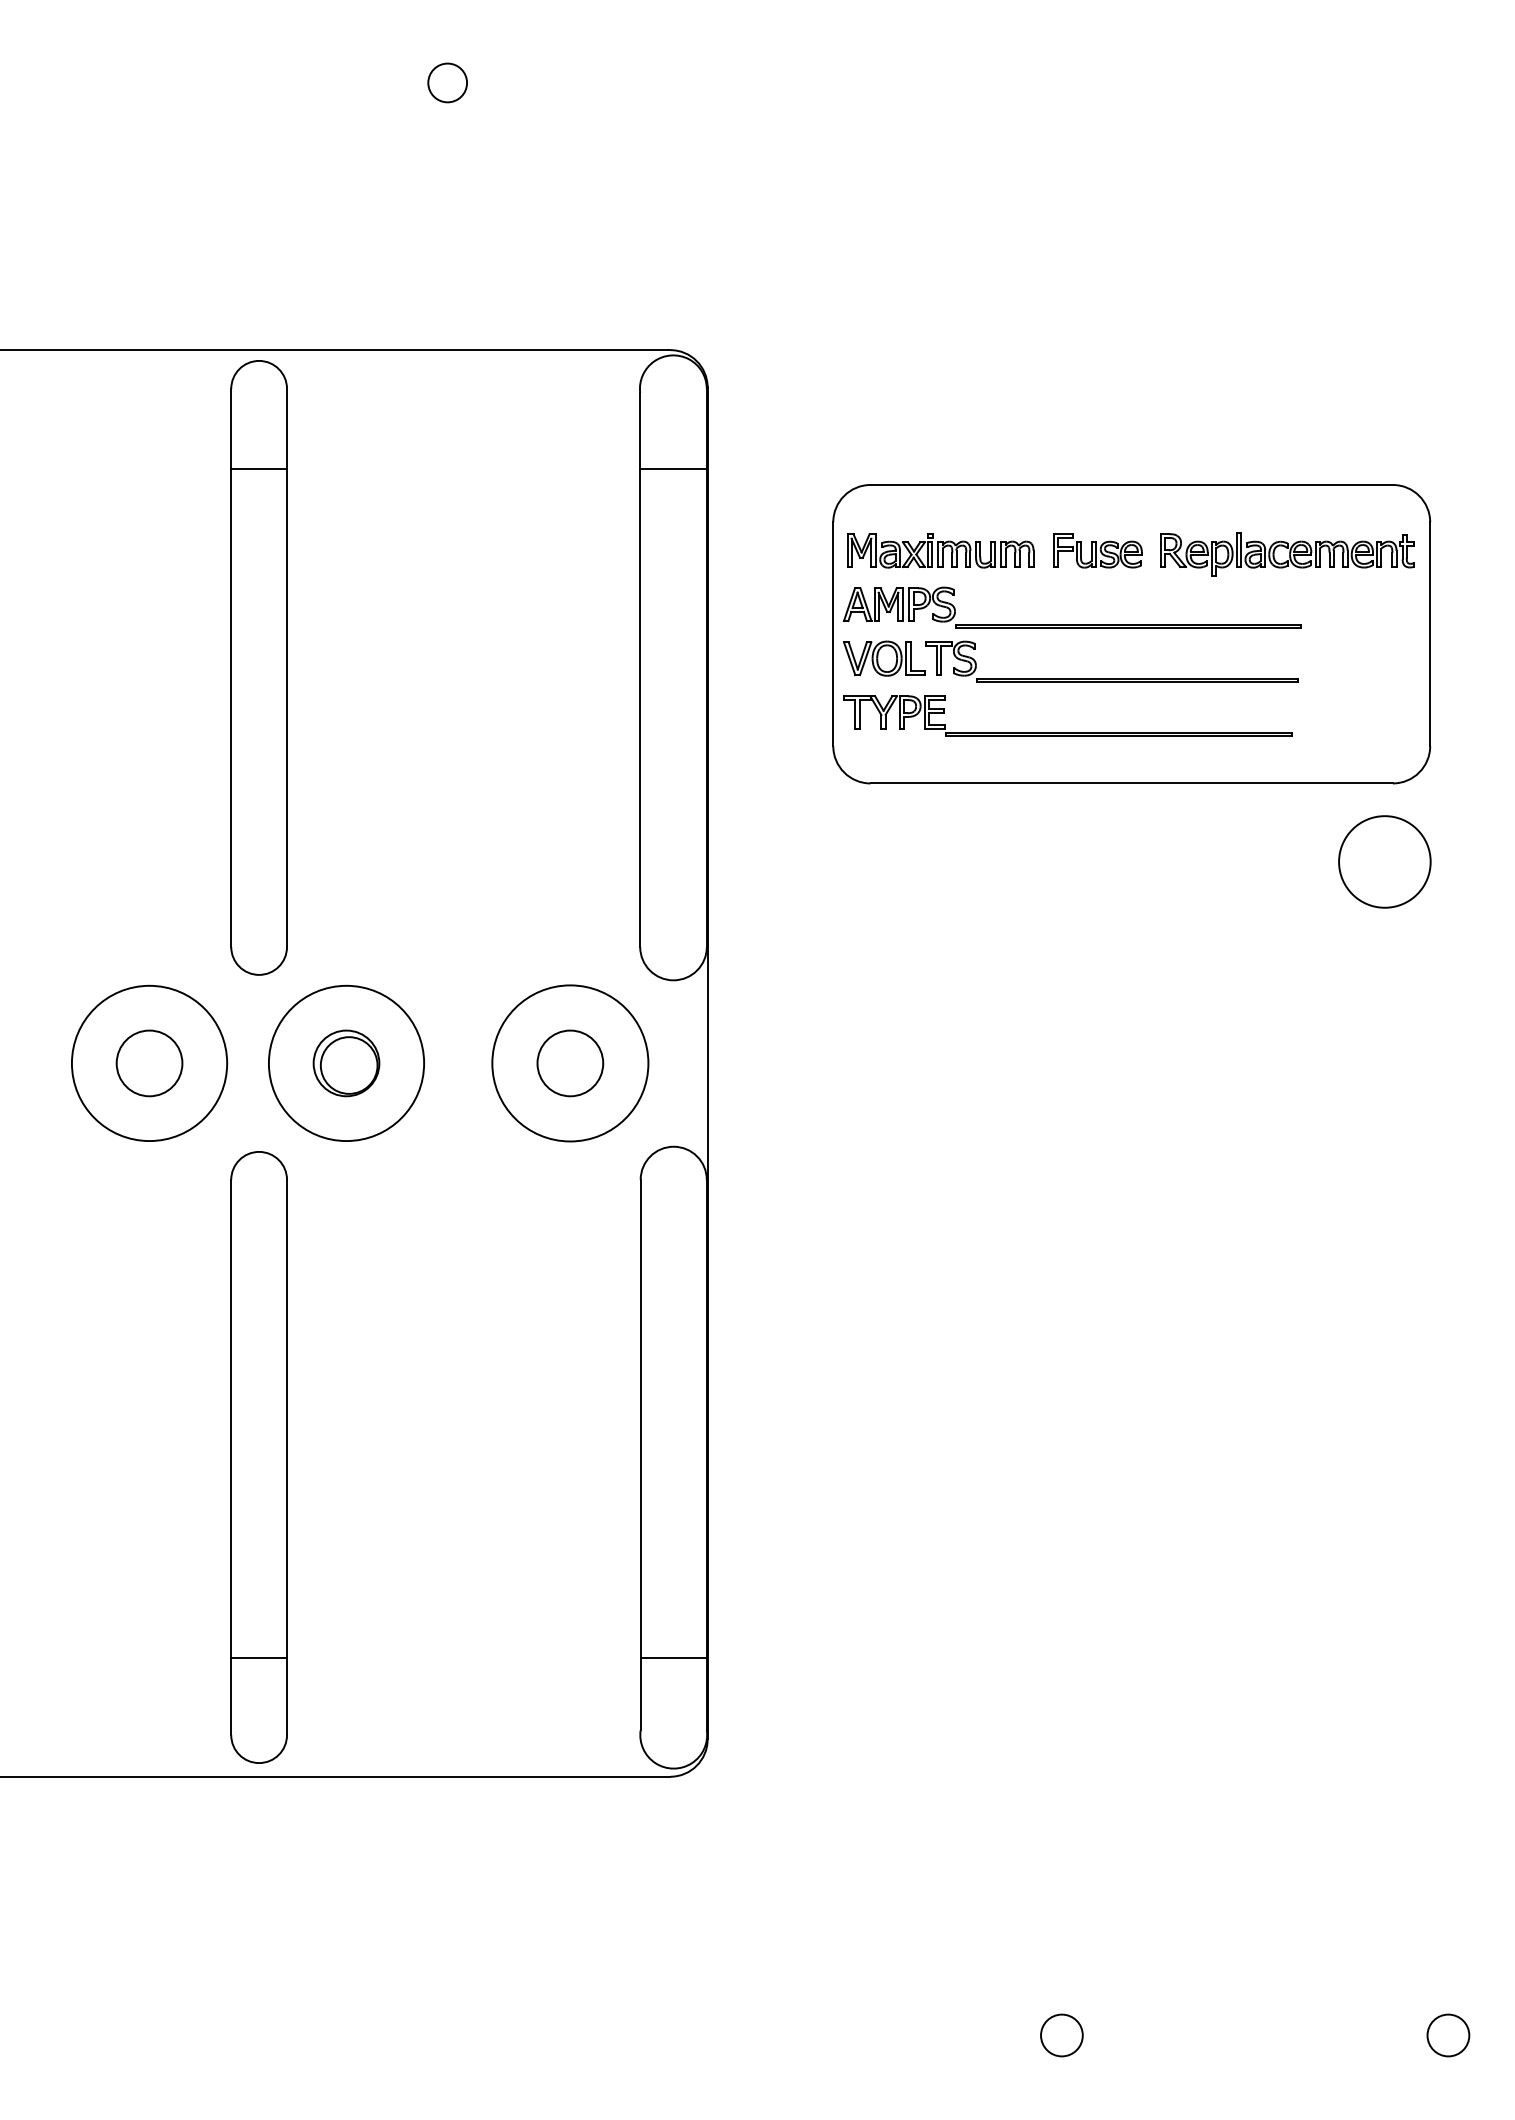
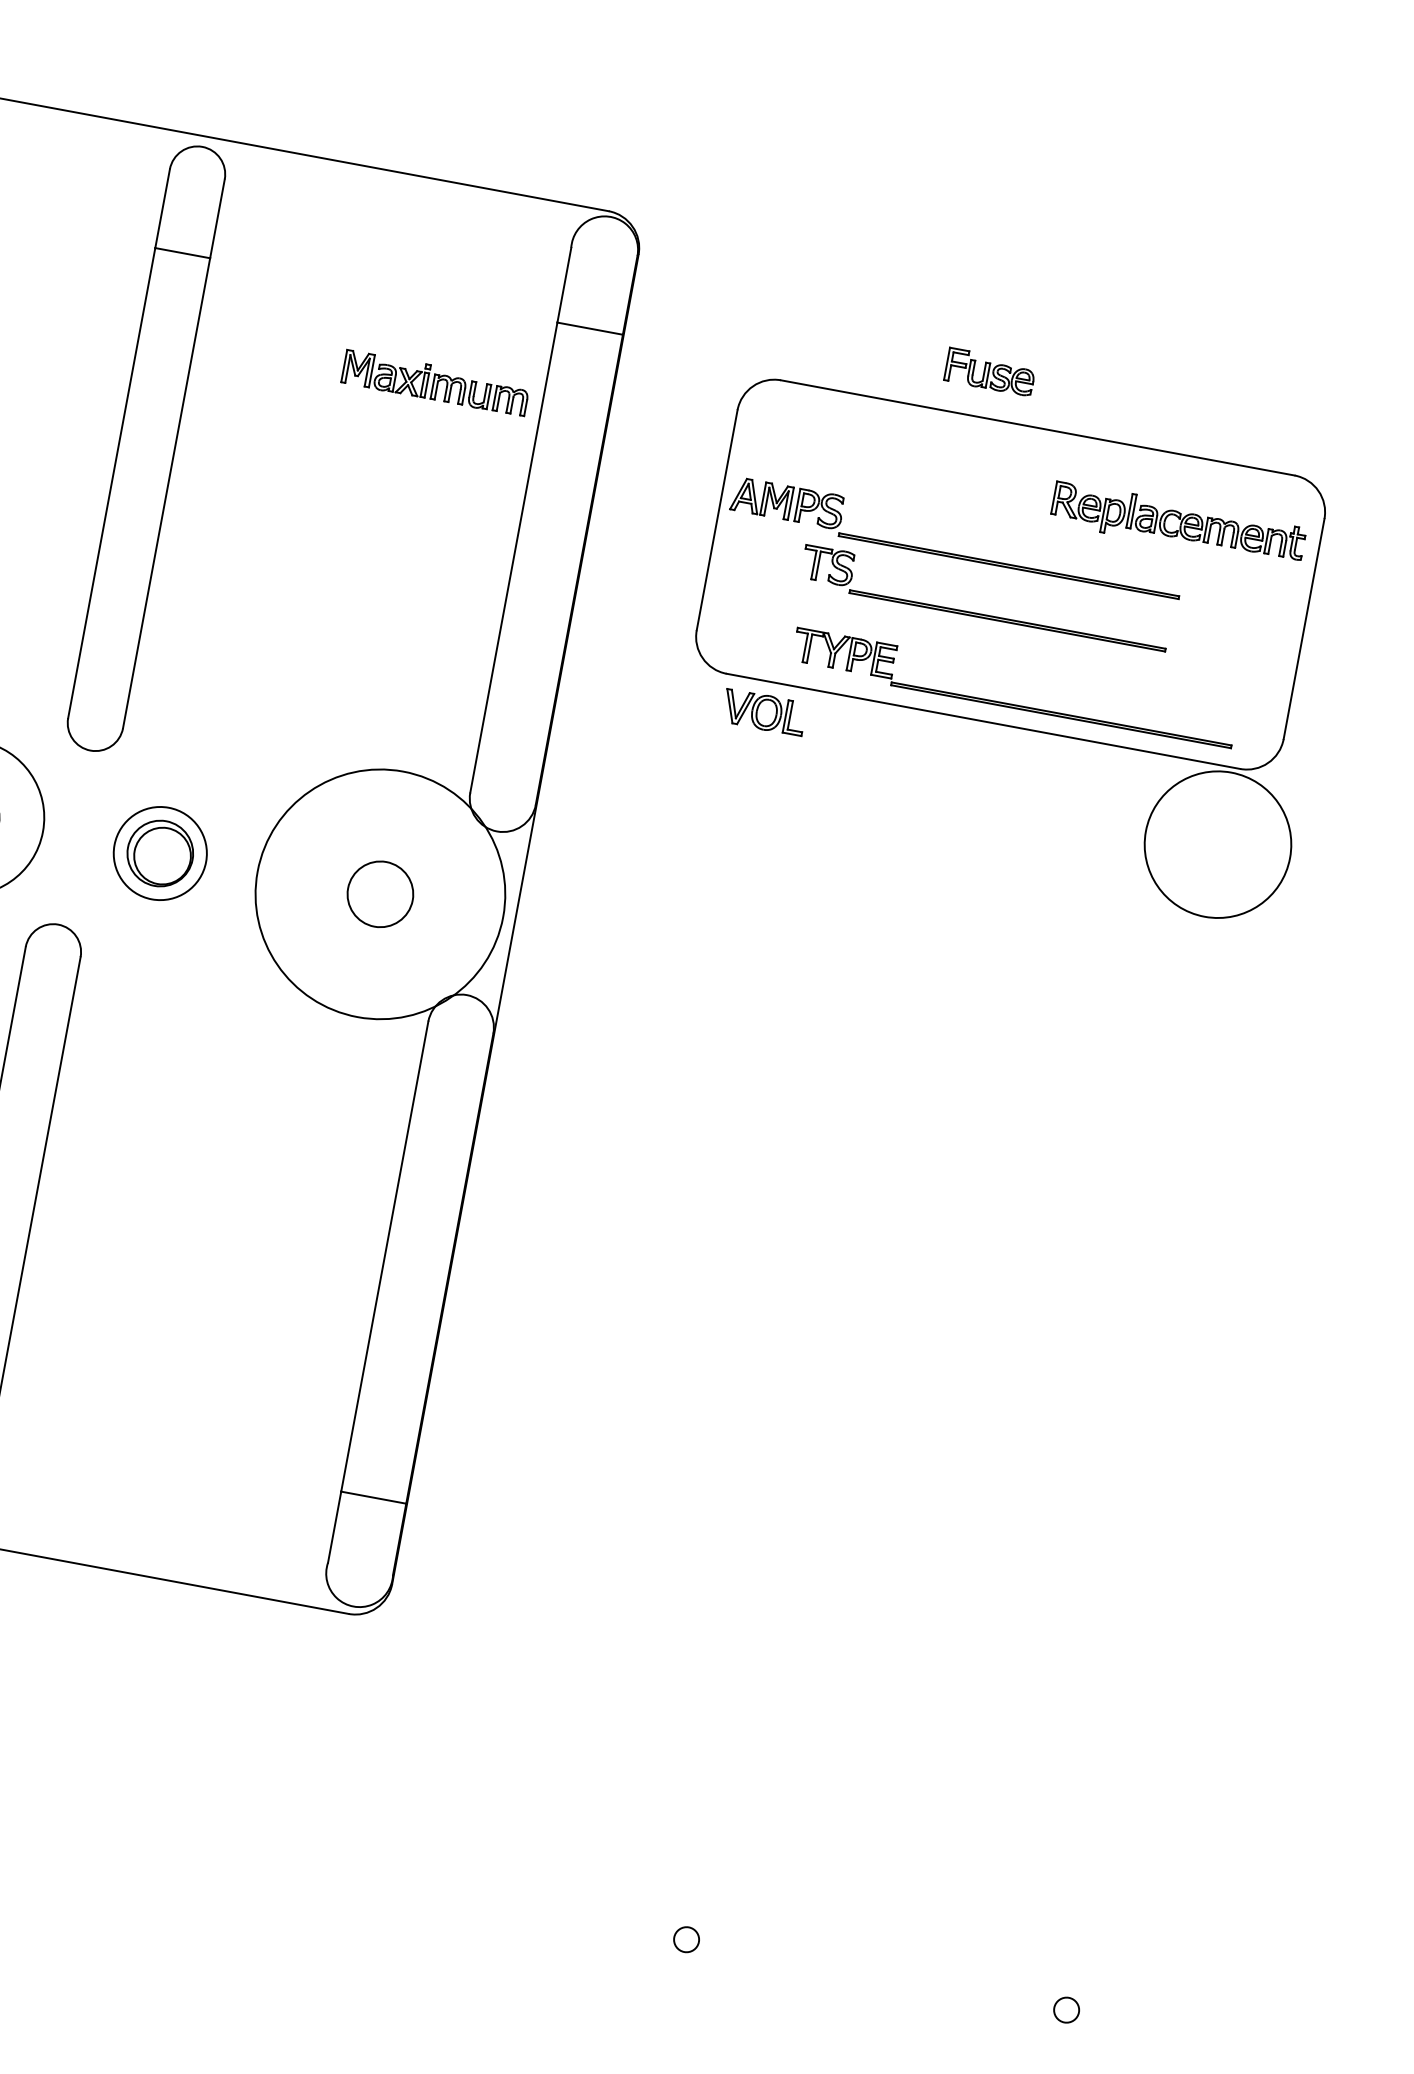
part: (940, 550) -> (435, 382), moved
part: (1097, 550) -> (990, 371), moved
part: (884, 658) -> (764, 712), moved
part: (1067, 732) -> (1010, 704), moved
circle: (1384, 861) -> (1217, 844), size x1.6
circle: (346, 1063) -> (160, 853), size x0.6
circle: (570, 1063) -> (380, 894), size x1.6
circle: (1061, 2035) -> (686, 1939), size x0.6
circle: (1448, 2035) -> (1066, 2010), size x0.6

